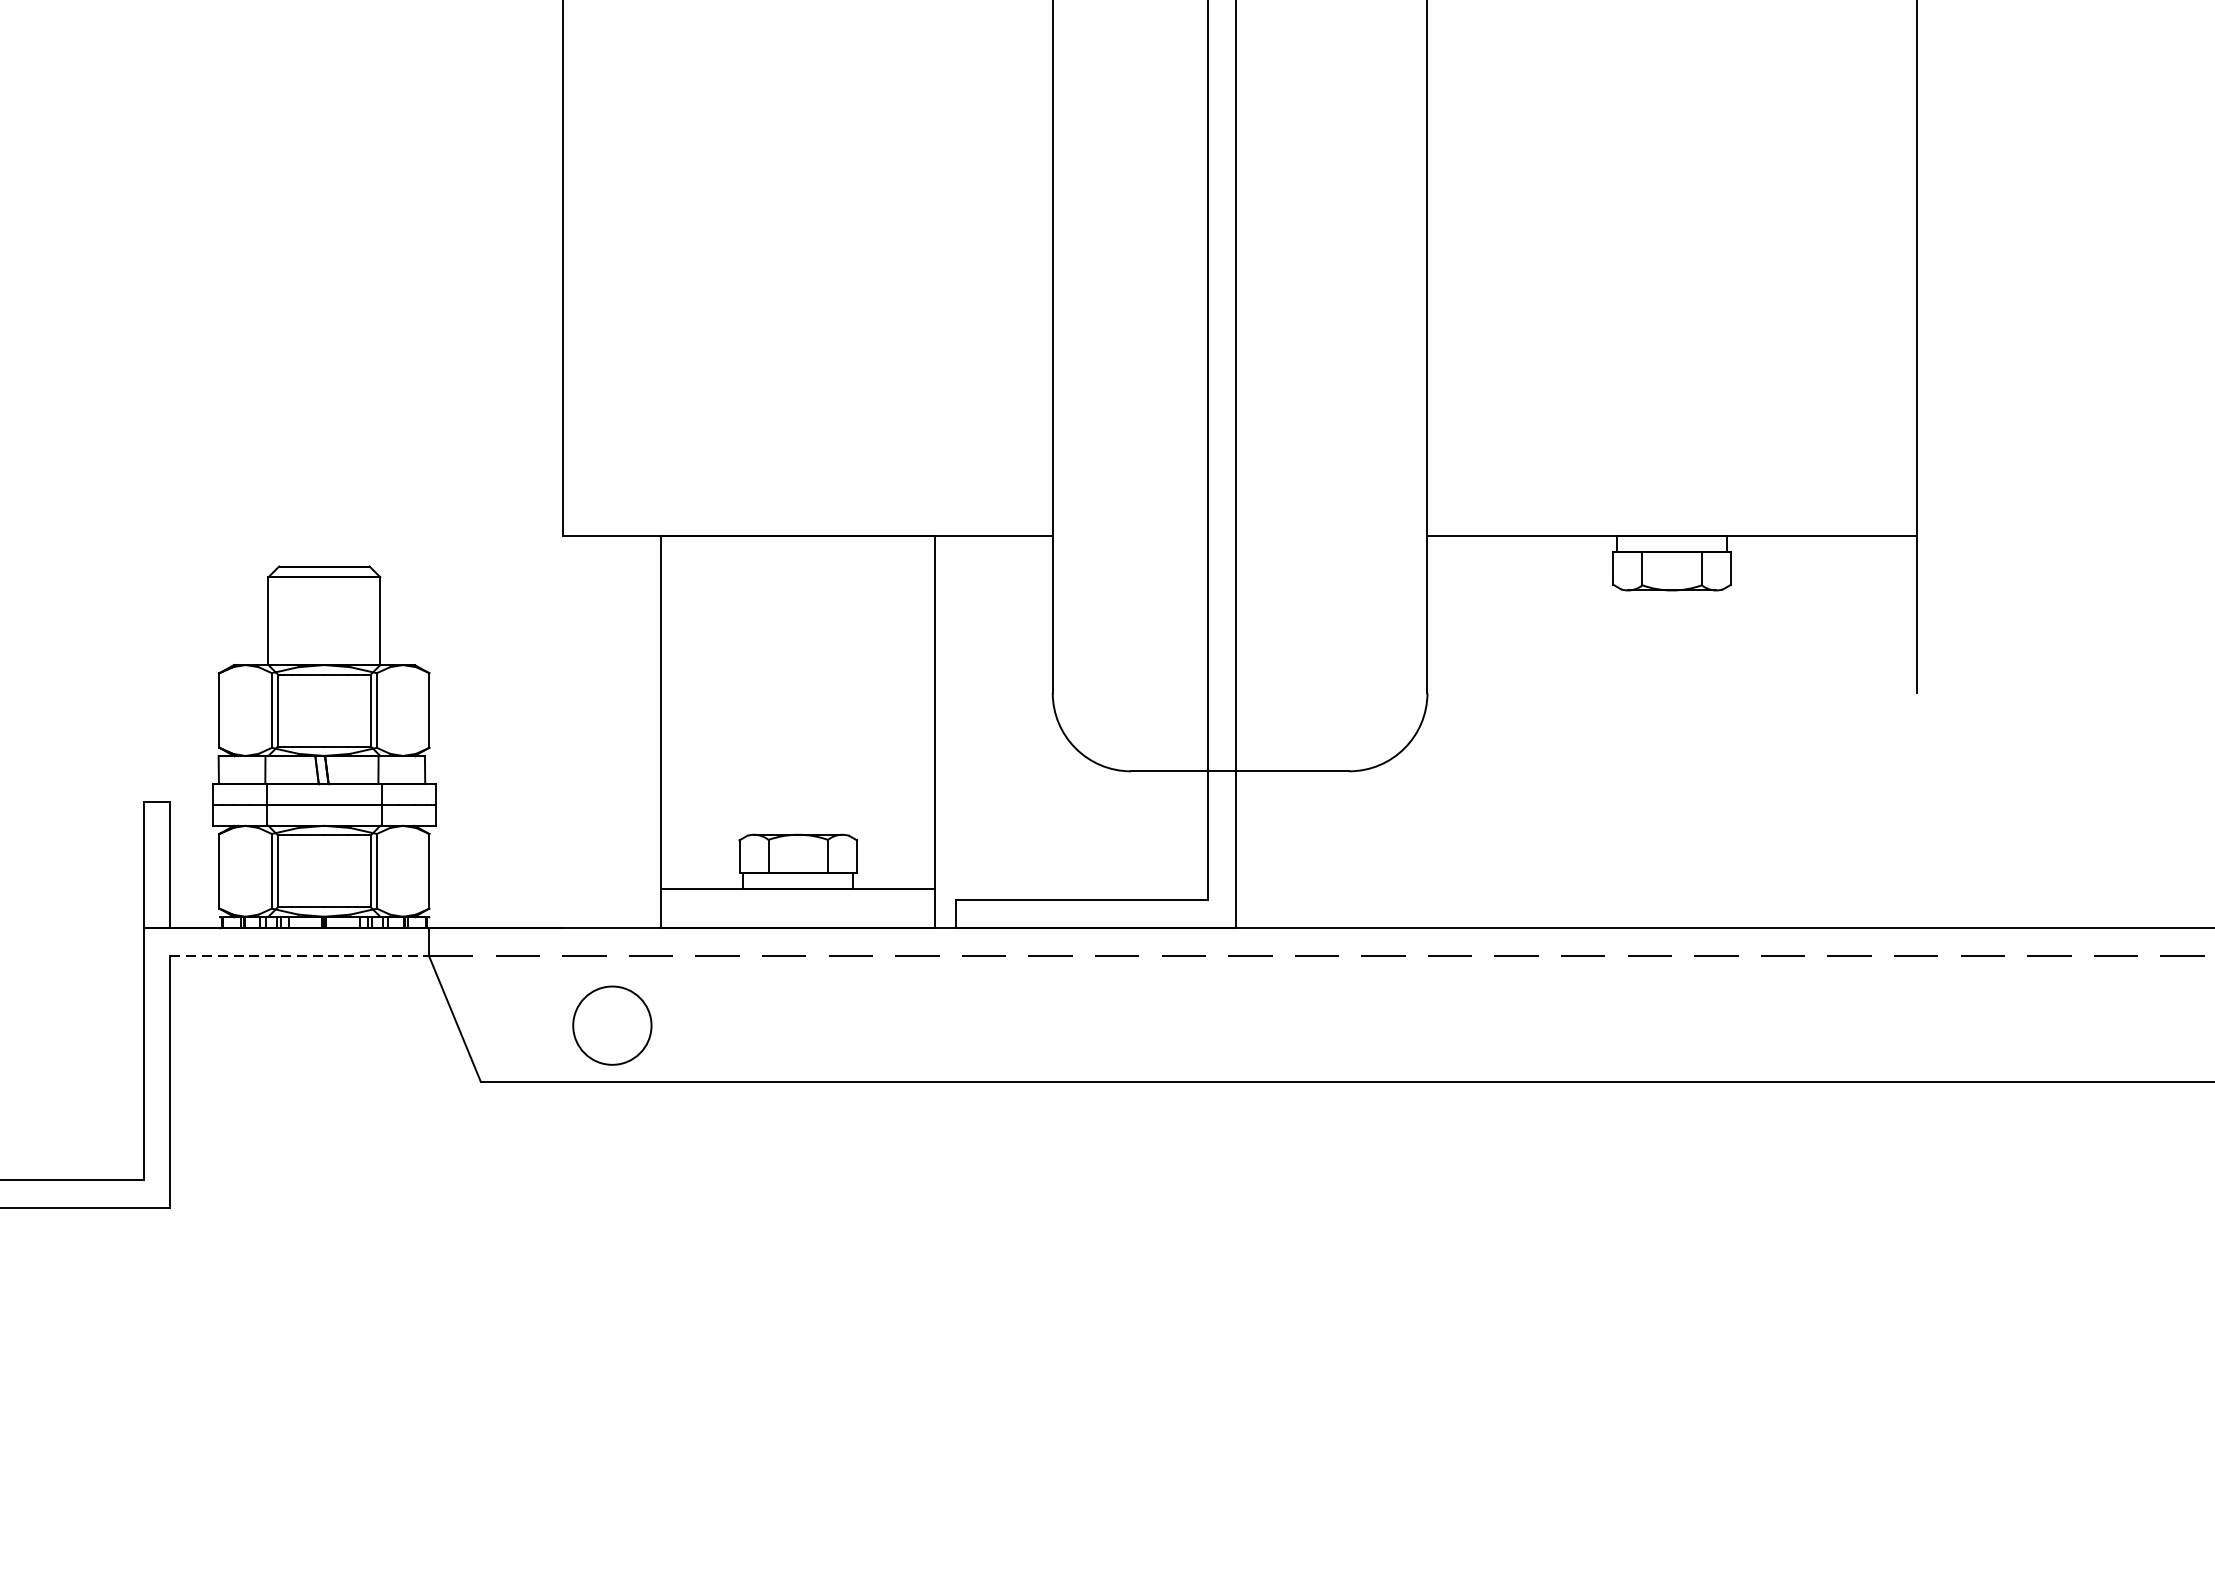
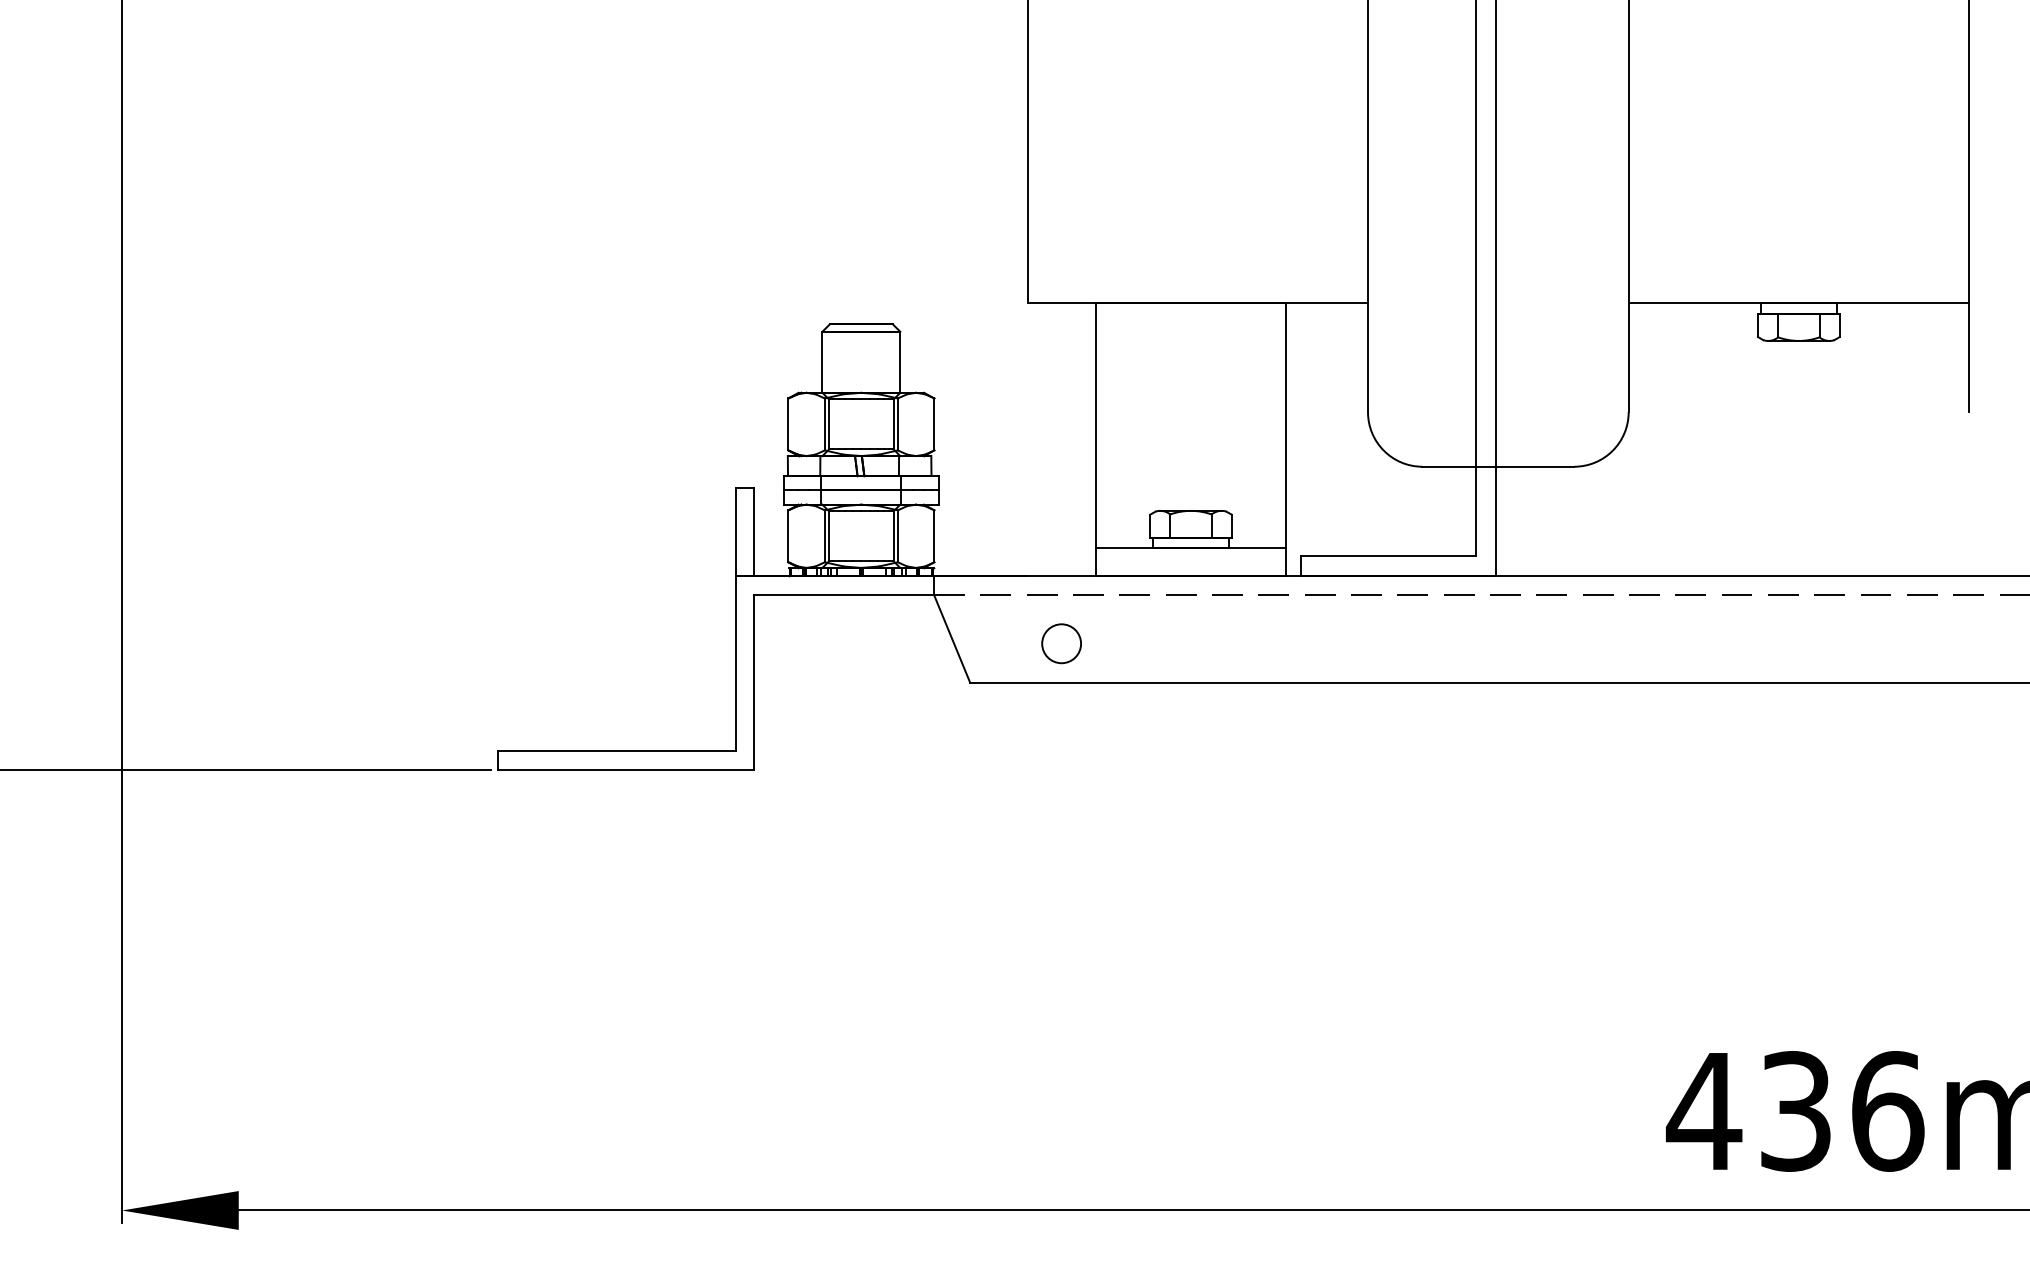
line: (300, 956) -> (844, 595), dashed -> solid
circle: (612, 1025) -> (1061, 643), size x0.71

